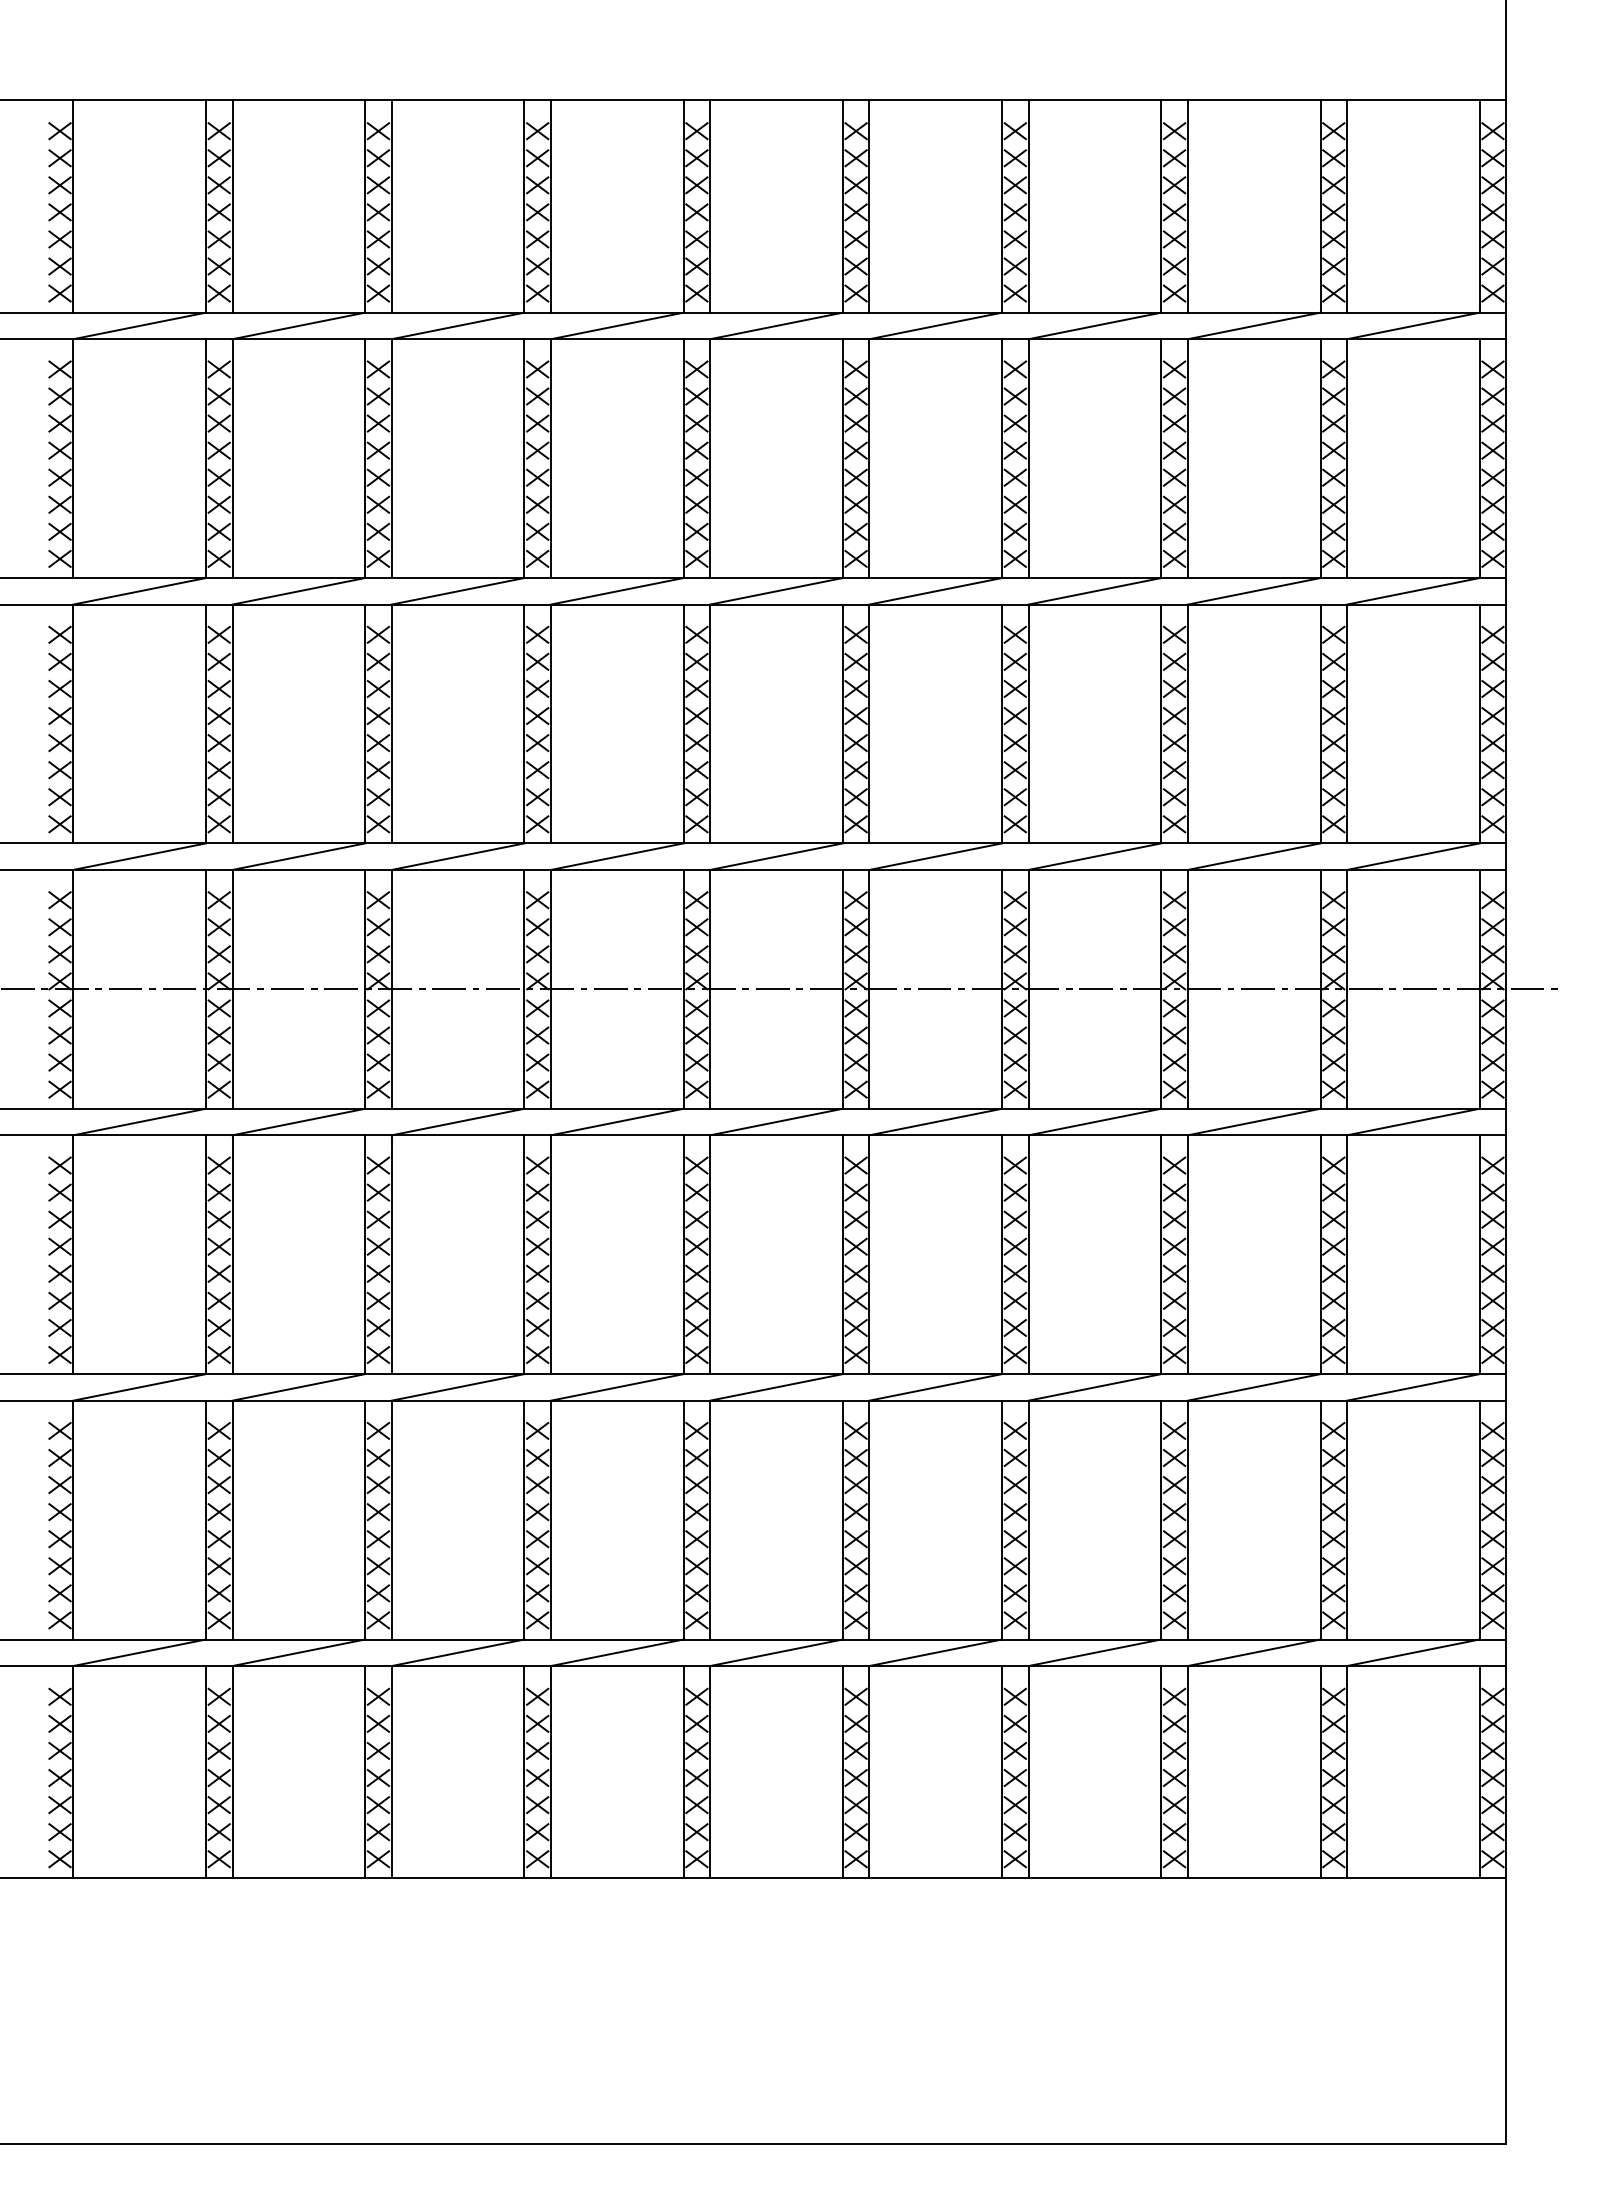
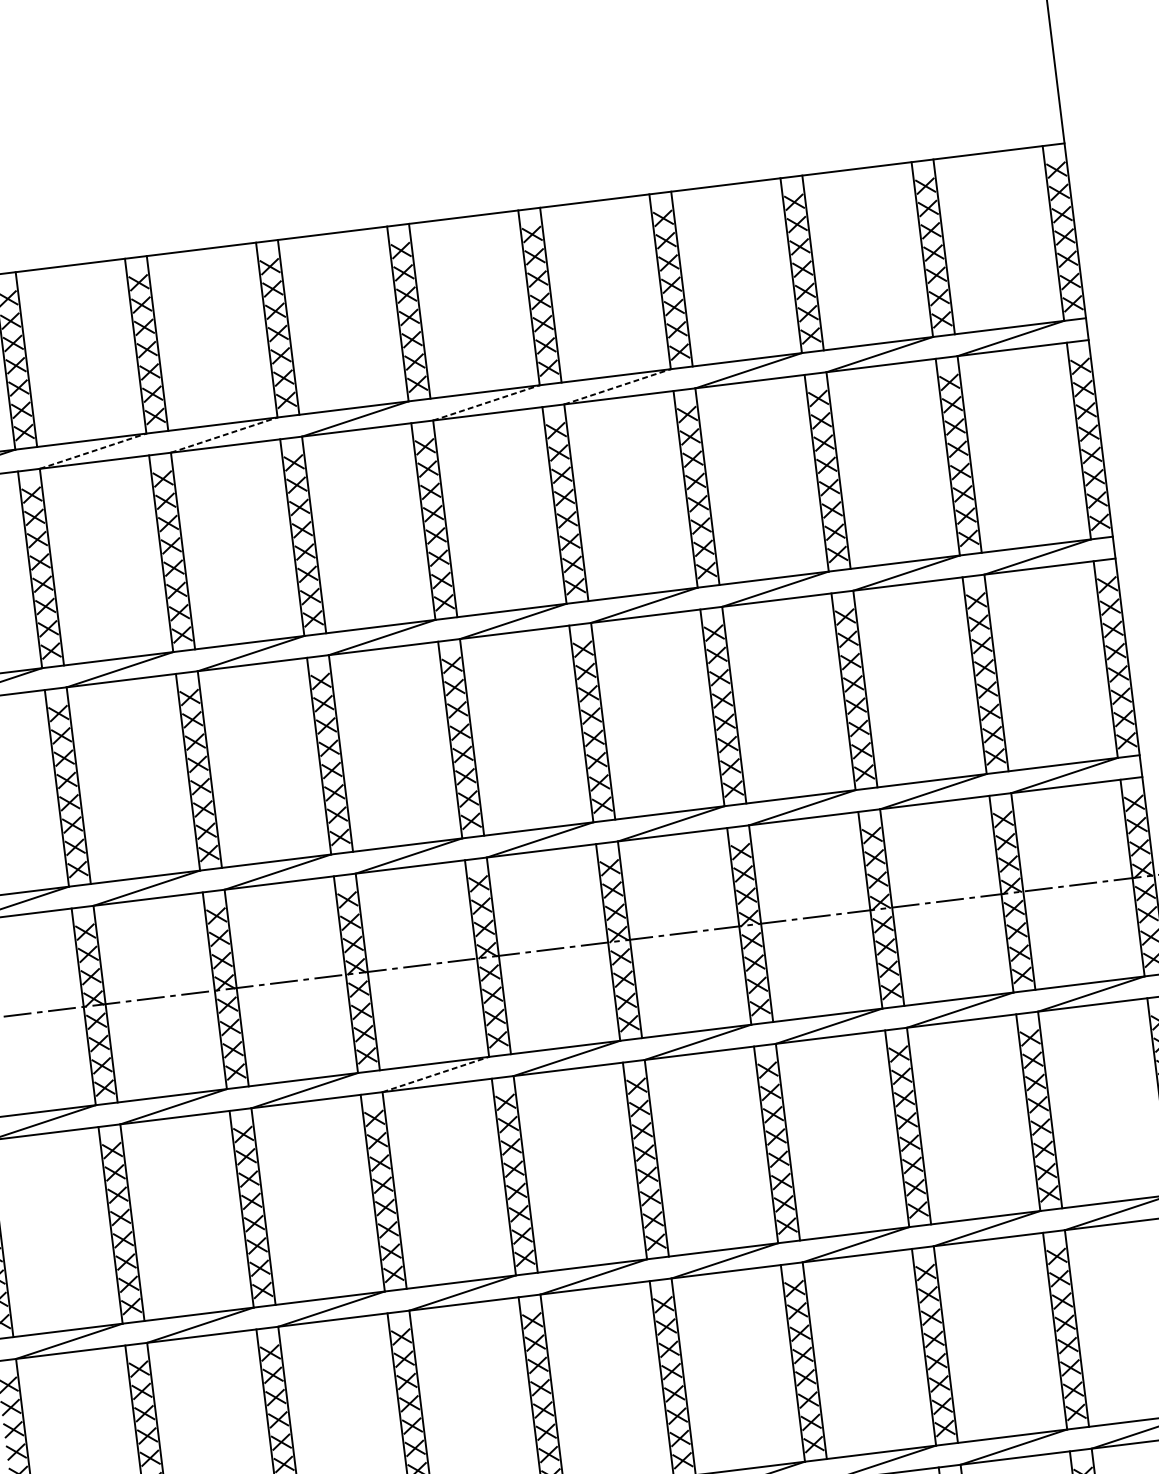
line: (298, 325) -> (92, 450), solid -> dashed
line: (458, 325) -> (224, 434), solid -> dashed
line: (776, 325) -> (486, 402), solid -> dashed
line: (935, 325) -> (617, 386), solid -> dashed
line: (617, 1122) -> (436, 1074), solid -> dashed

